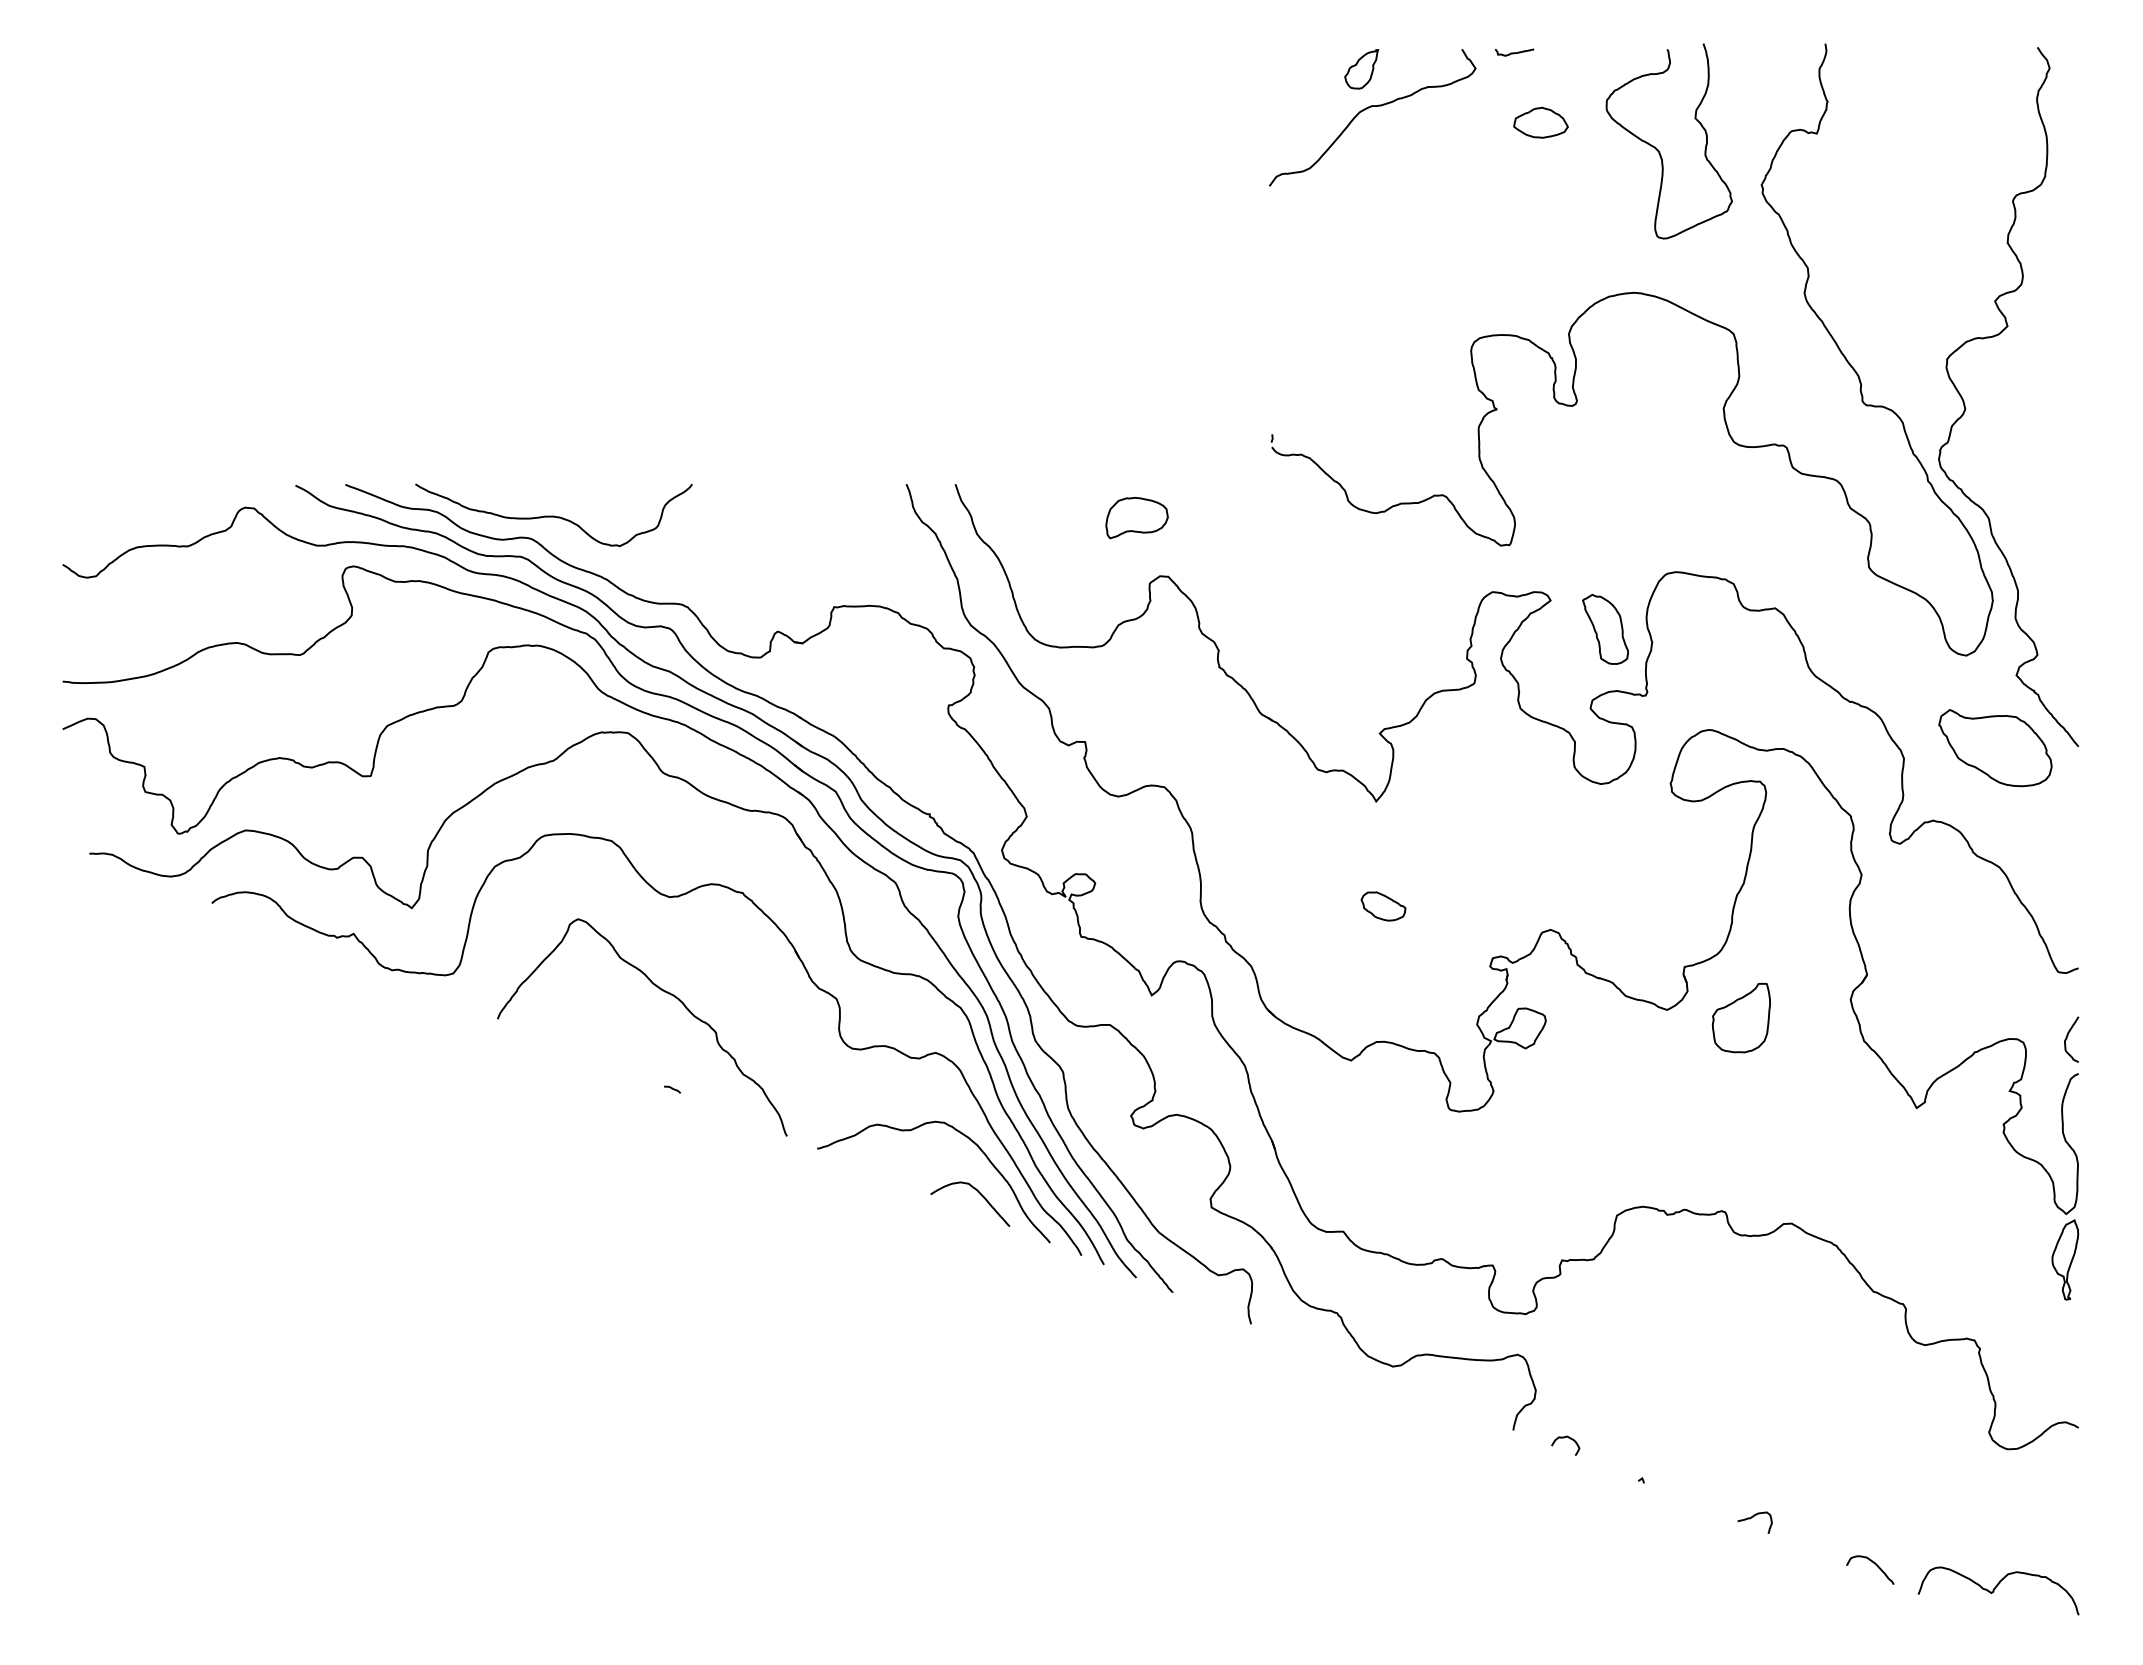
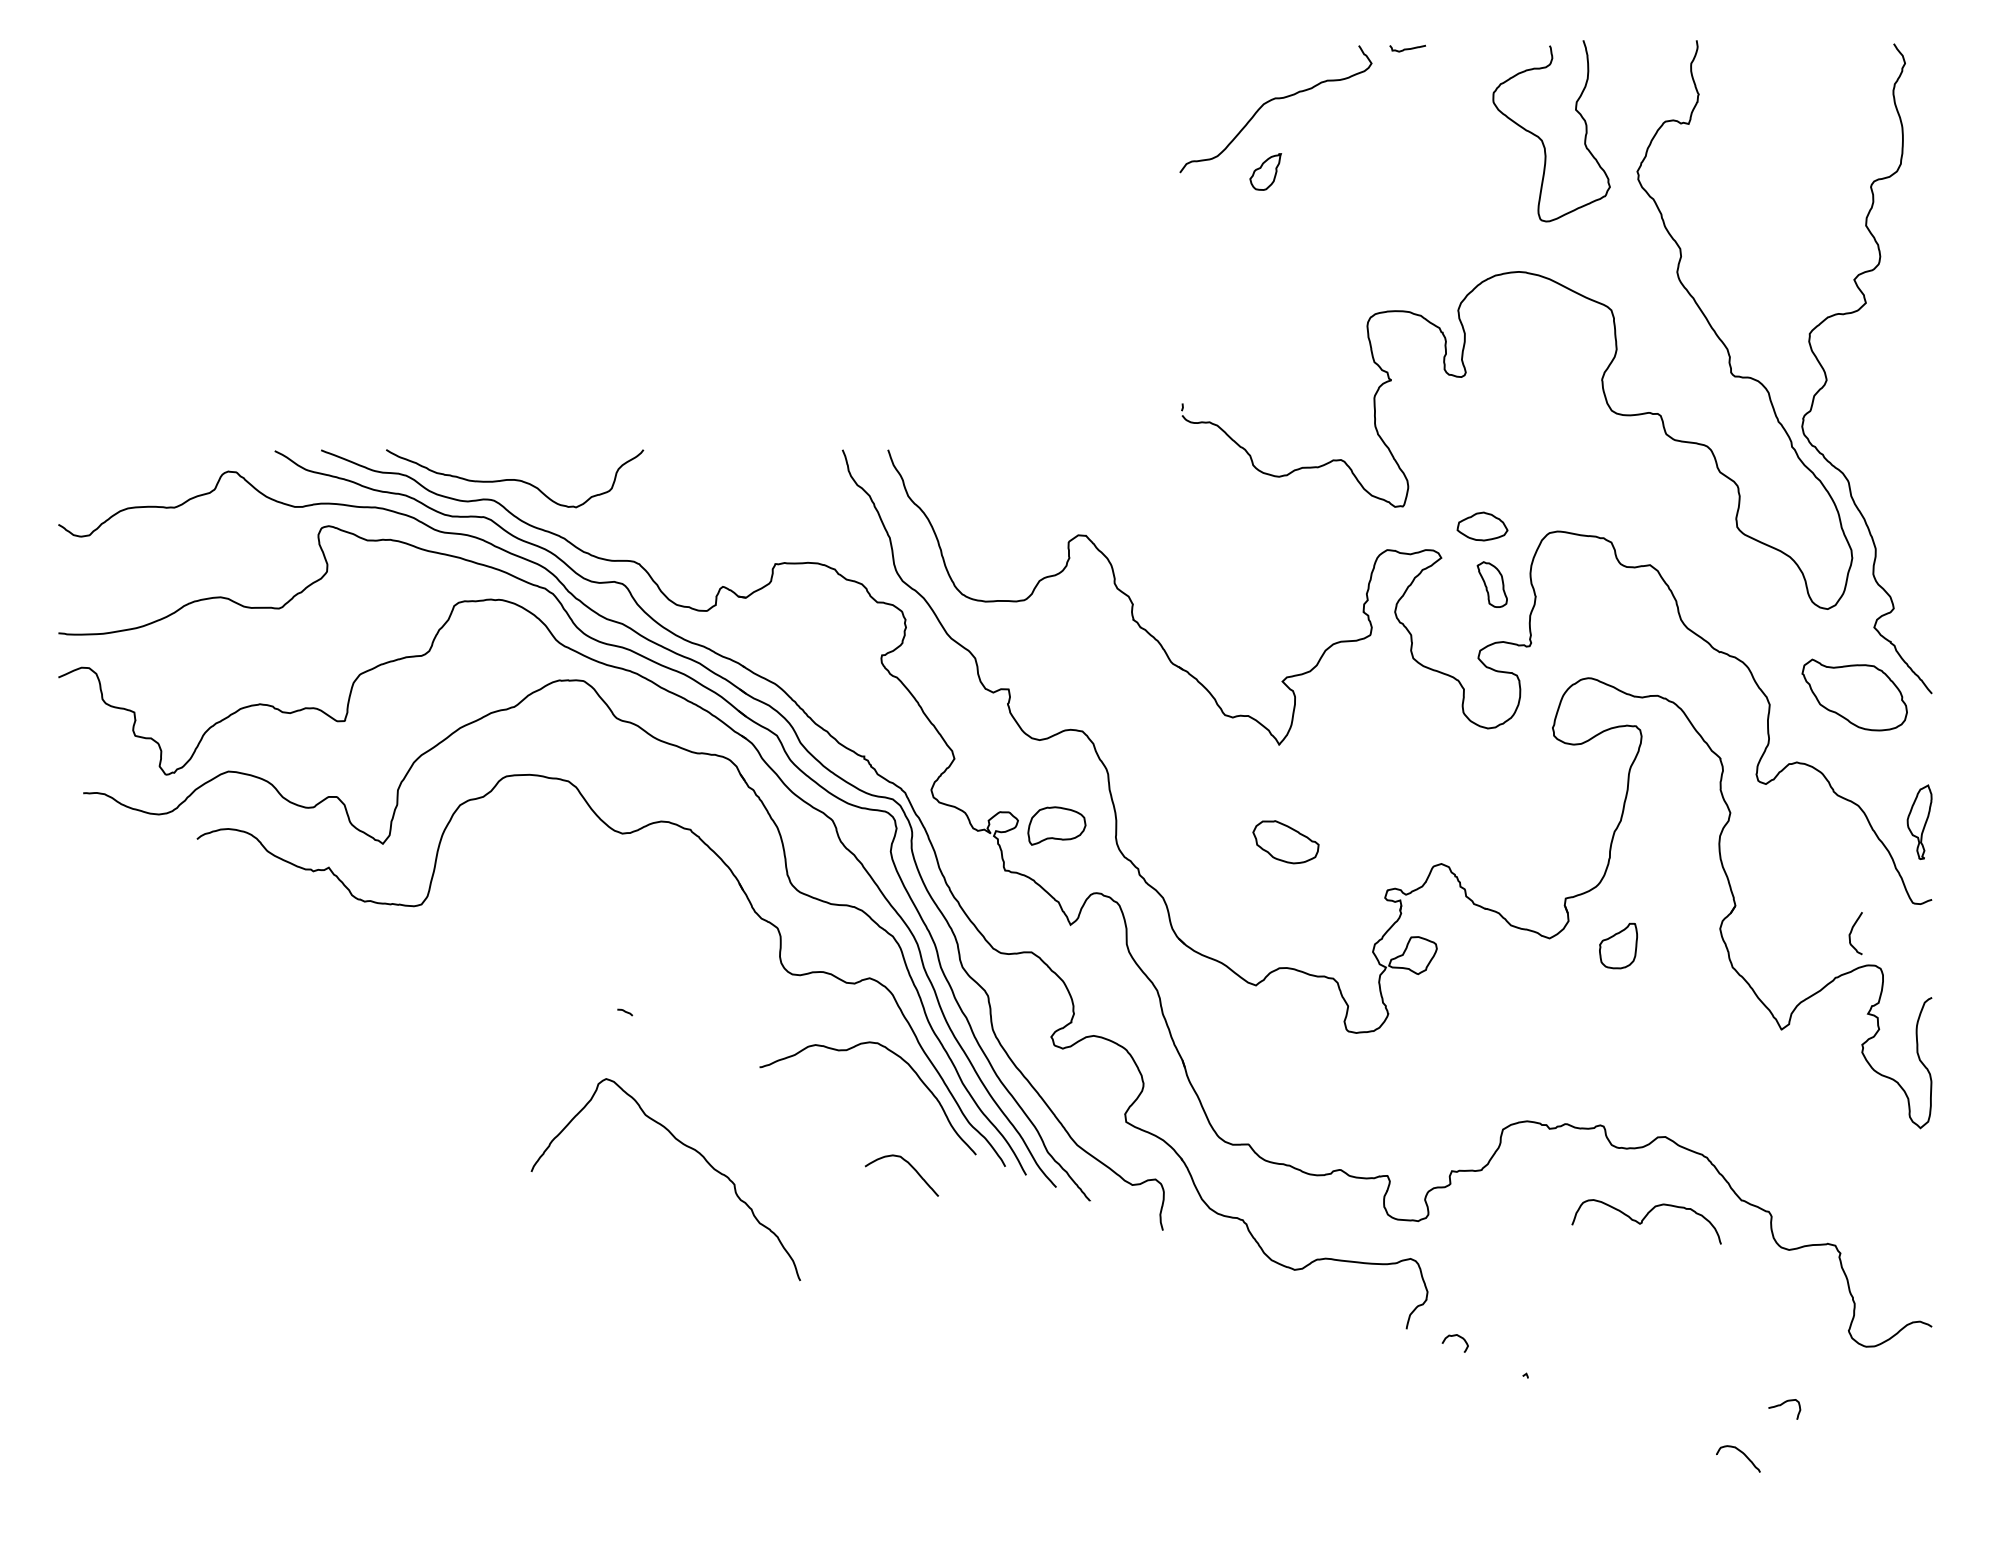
part: (1361, 69) -> (1265, 172), moved
part: (1540, 122) -> (1482, 526), moved
part: (1136, 518) -> (1056, 826), moved
part: (1605, 628) -> (1492, 583), size x0.7
part: (1383, 906) -> (1285, 842), size x1.6
curve: (662, 991) -> (684, 1146), moved
part: (1740, 1018) -> (1617, 946), size x0.7
curve: (2067, 1038) -> (1851, 932), moved
curve: (979, 1194) -> (910, 1166), moved
part: (2065, 1259) -> (1919, 821), moved
curve: (1751, 1518) -> (1781, 1405), moved
curve: (1995, 1589) -> (1643, 1220), moved

